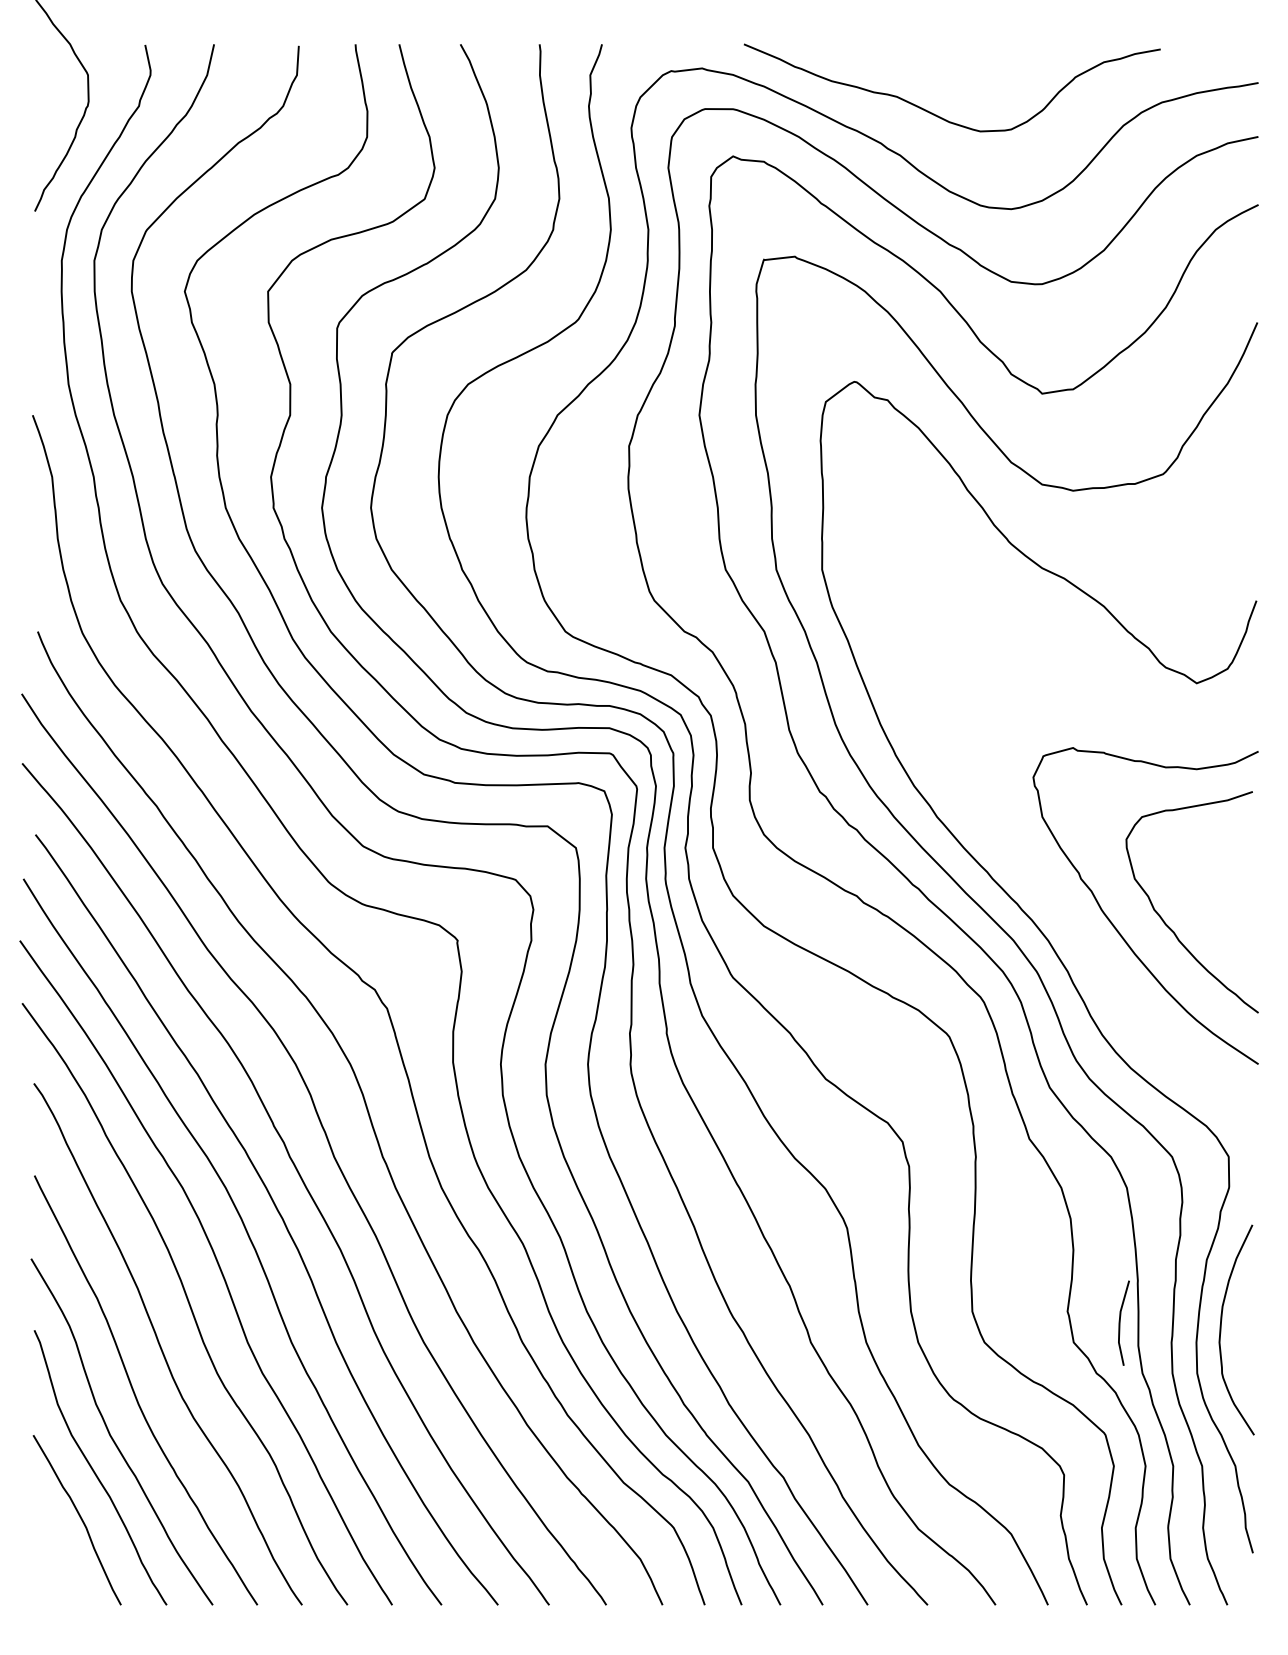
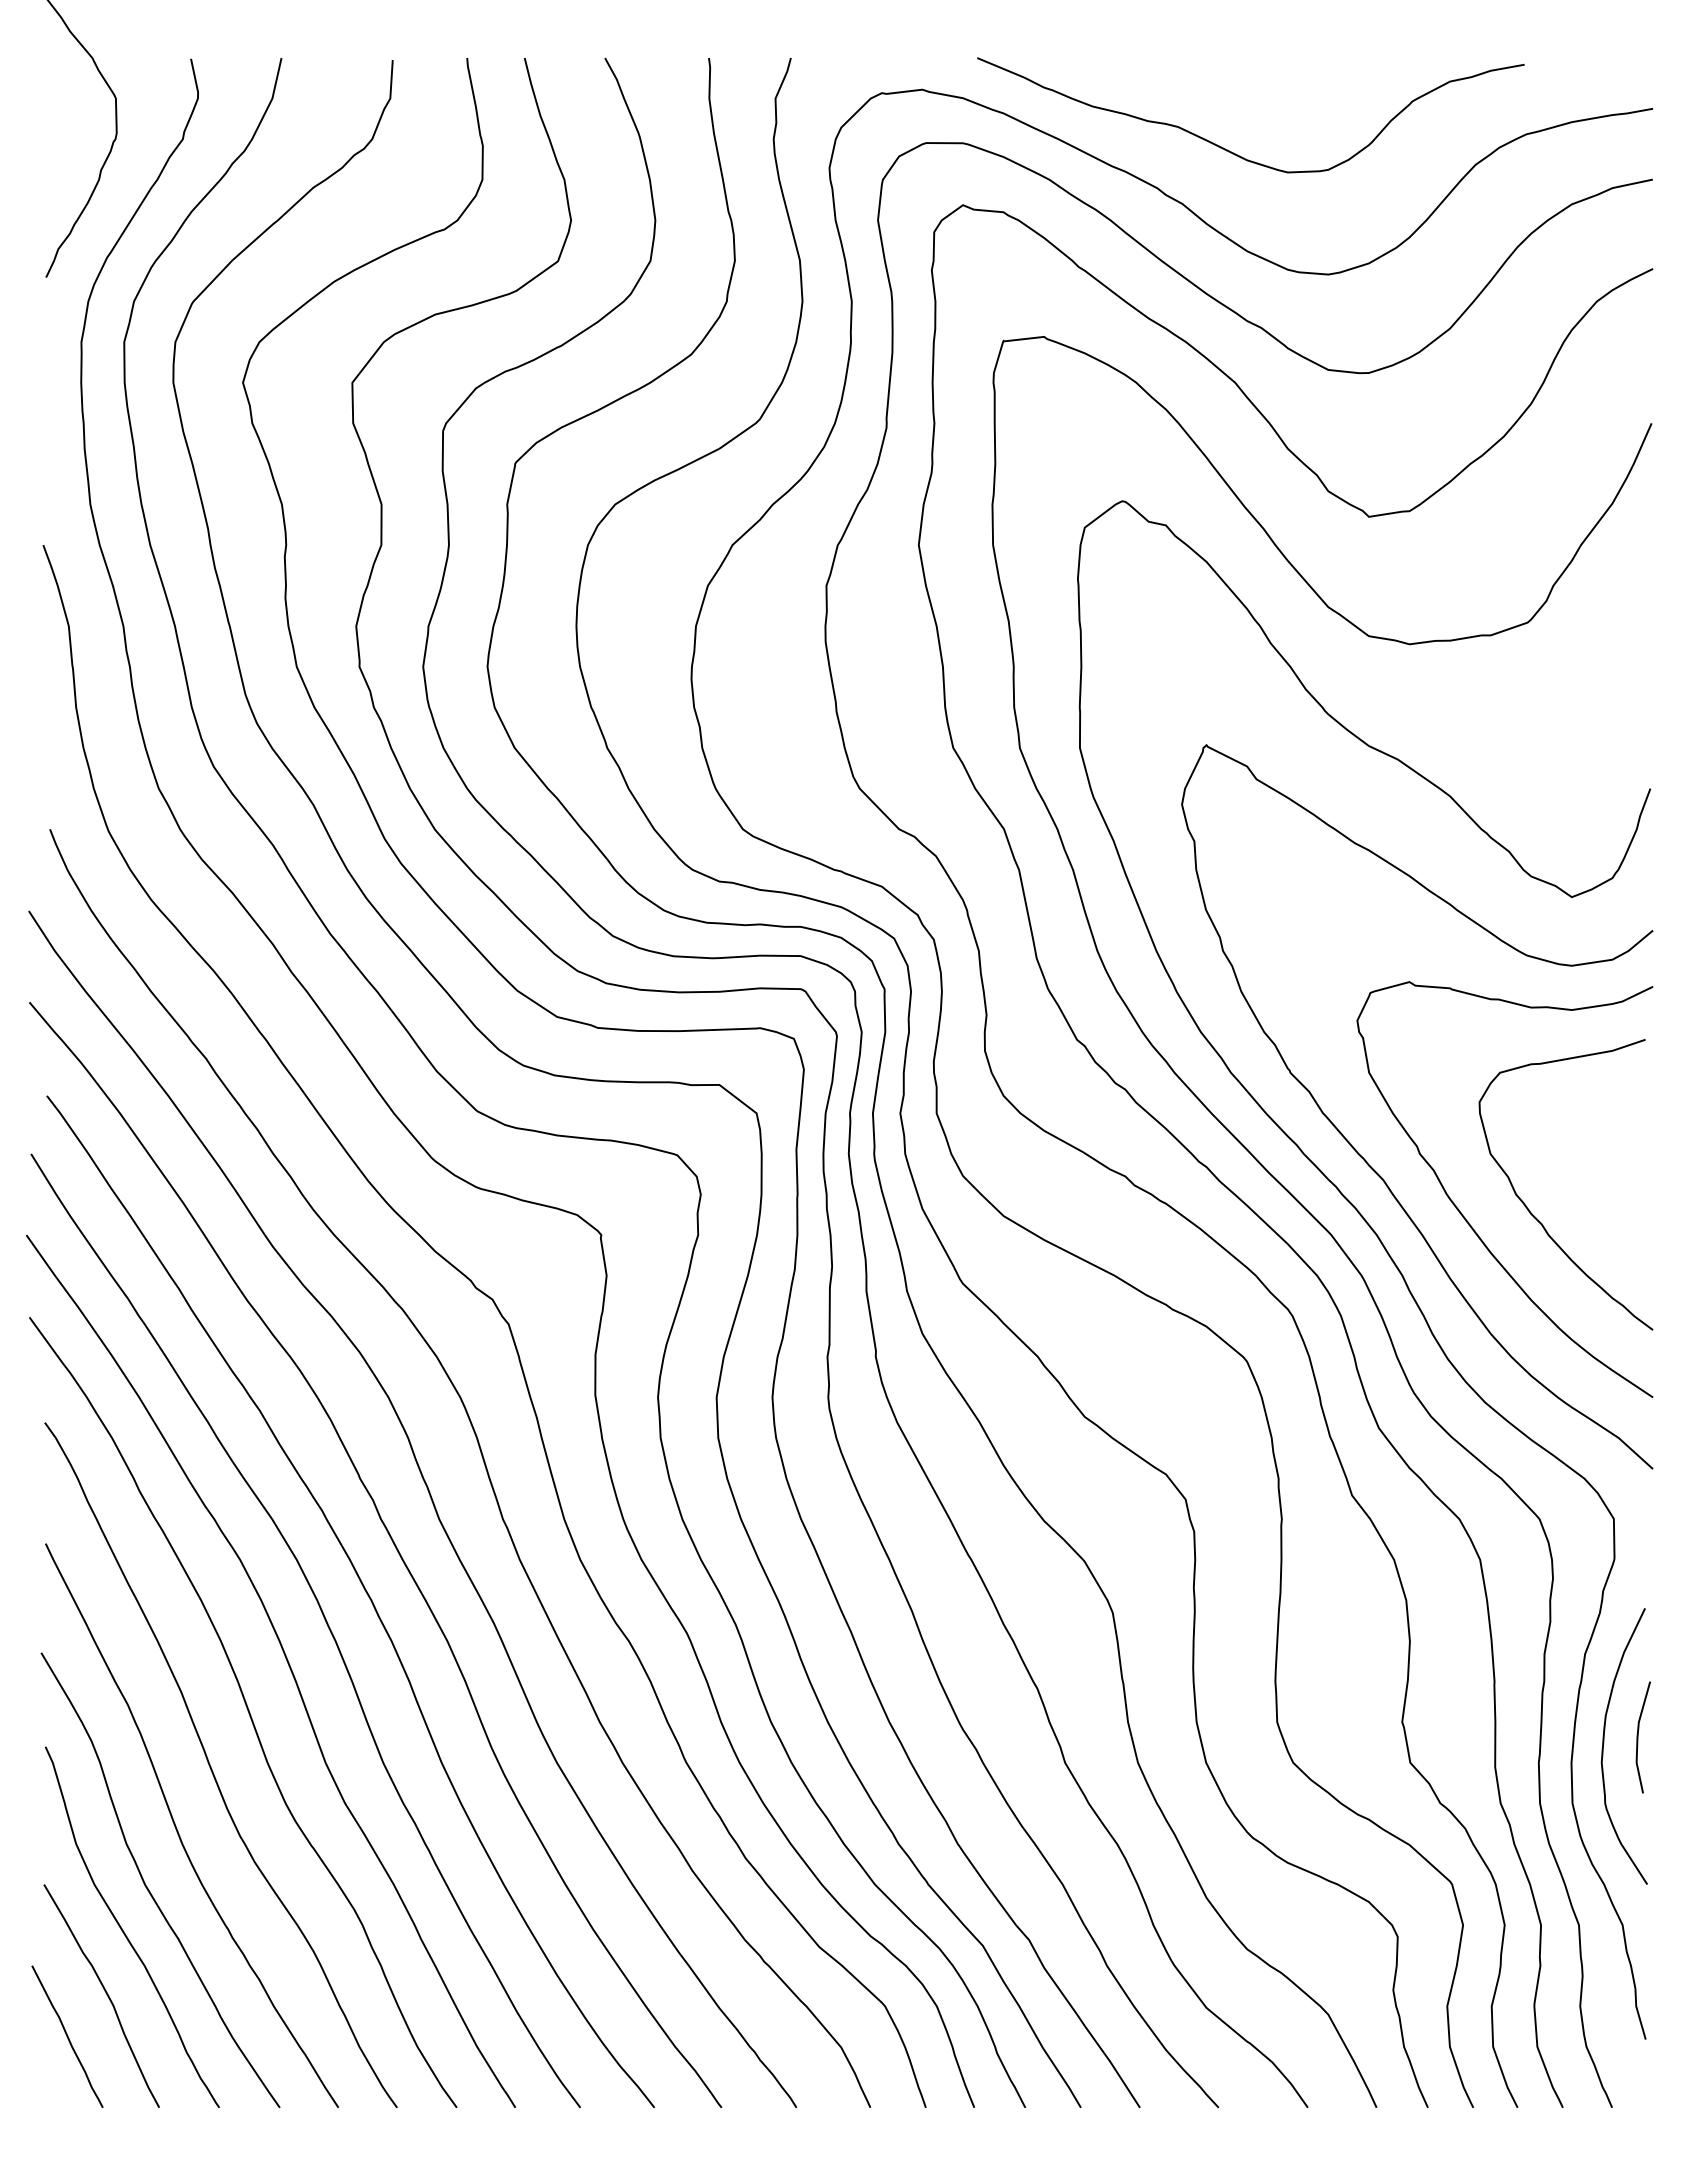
curve: (1038, 882) -> (1364, 1158), added
line: (1120, 1323) -> (1638, 1737), moved
curve: (51, 1550) -> (67, 2036), added

